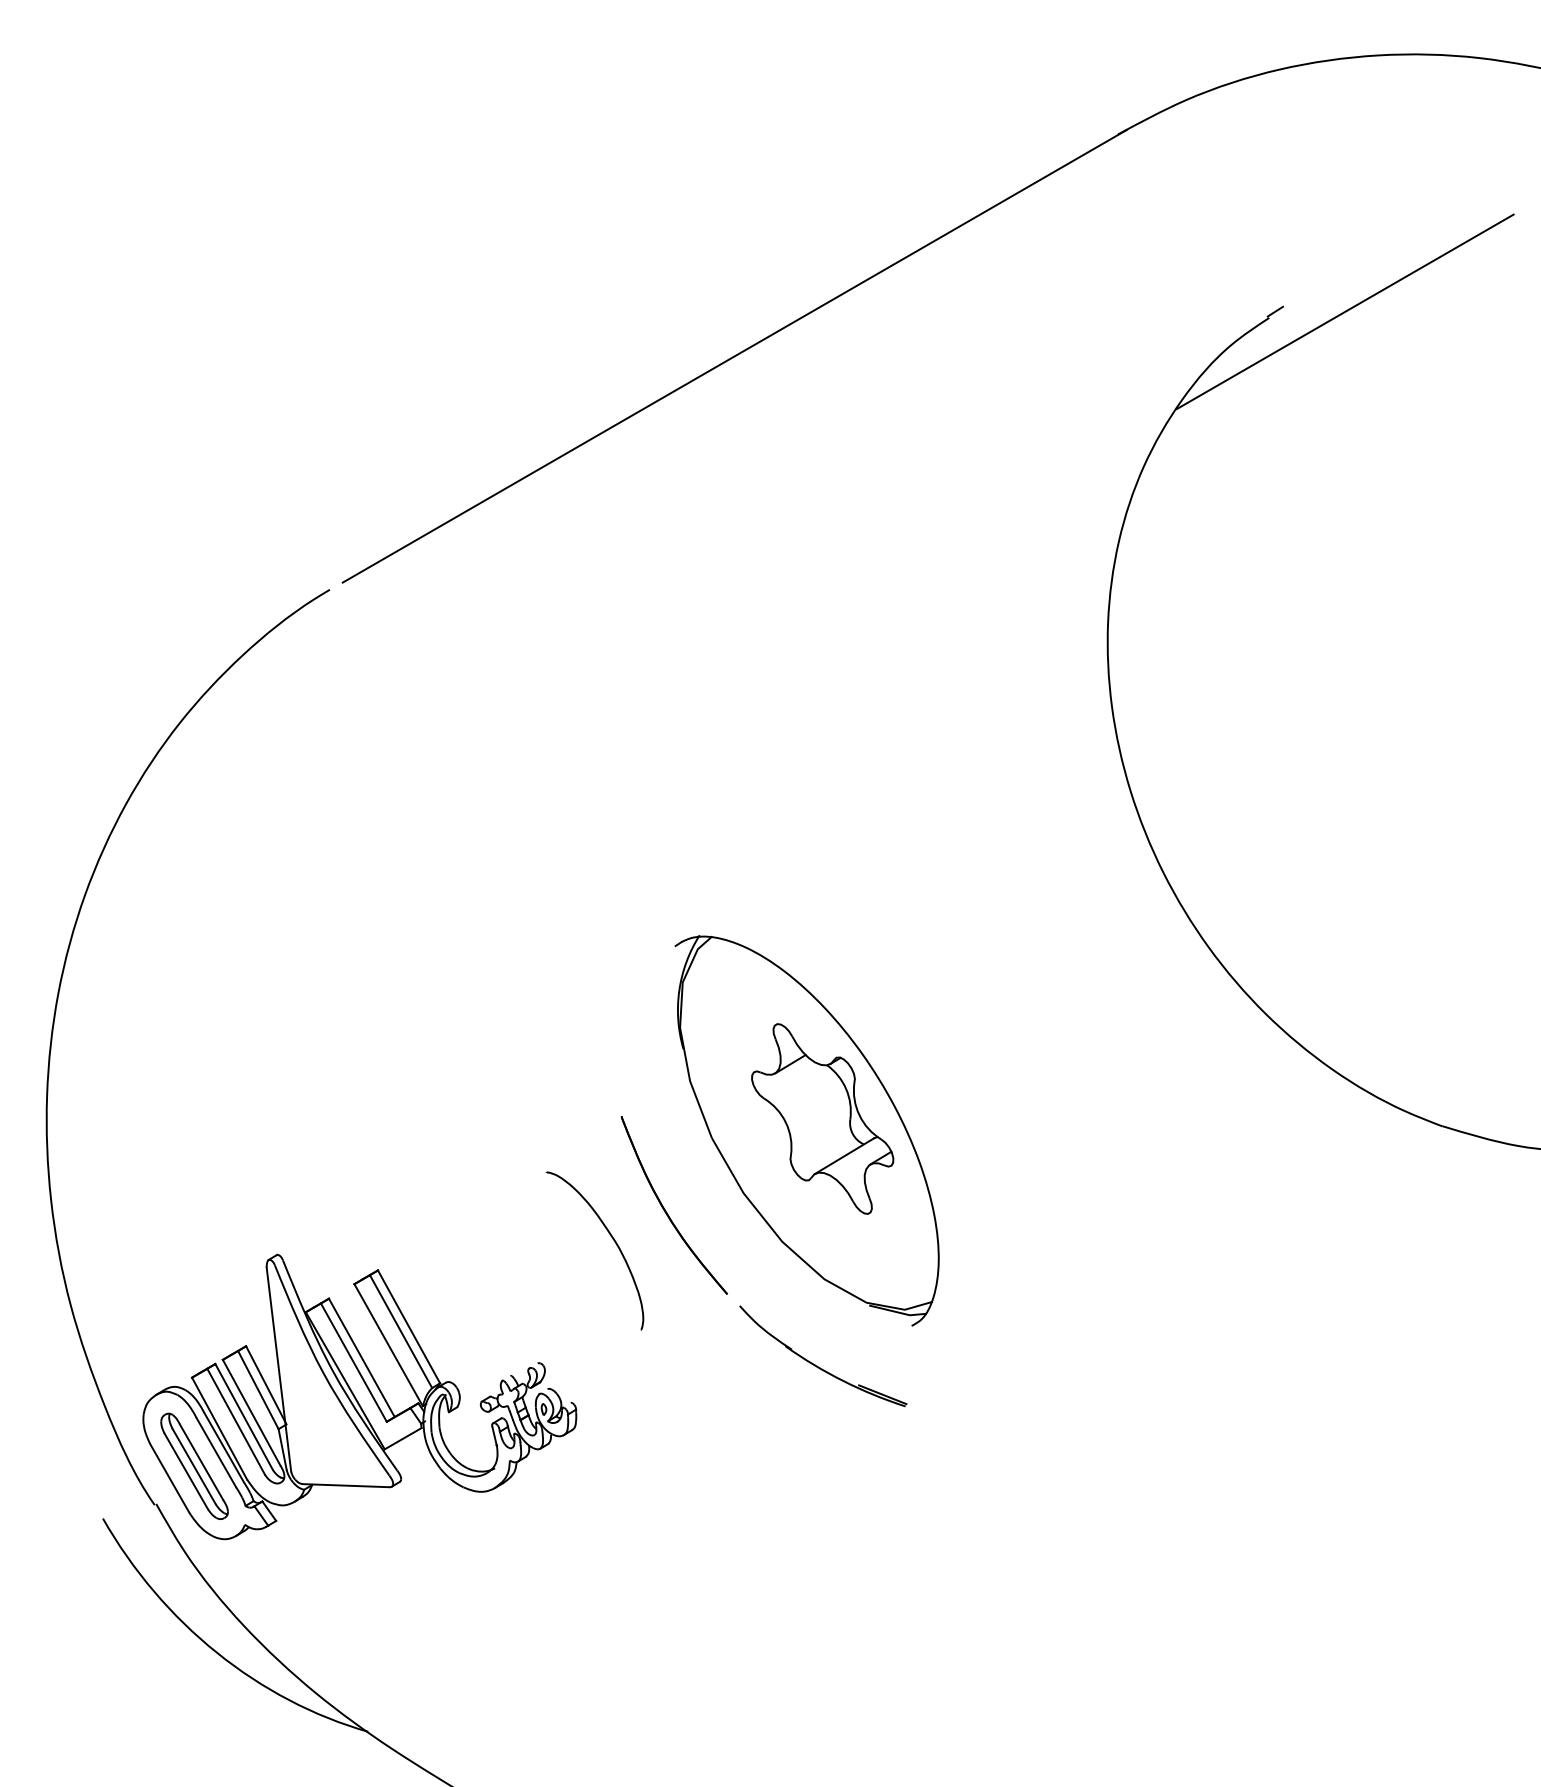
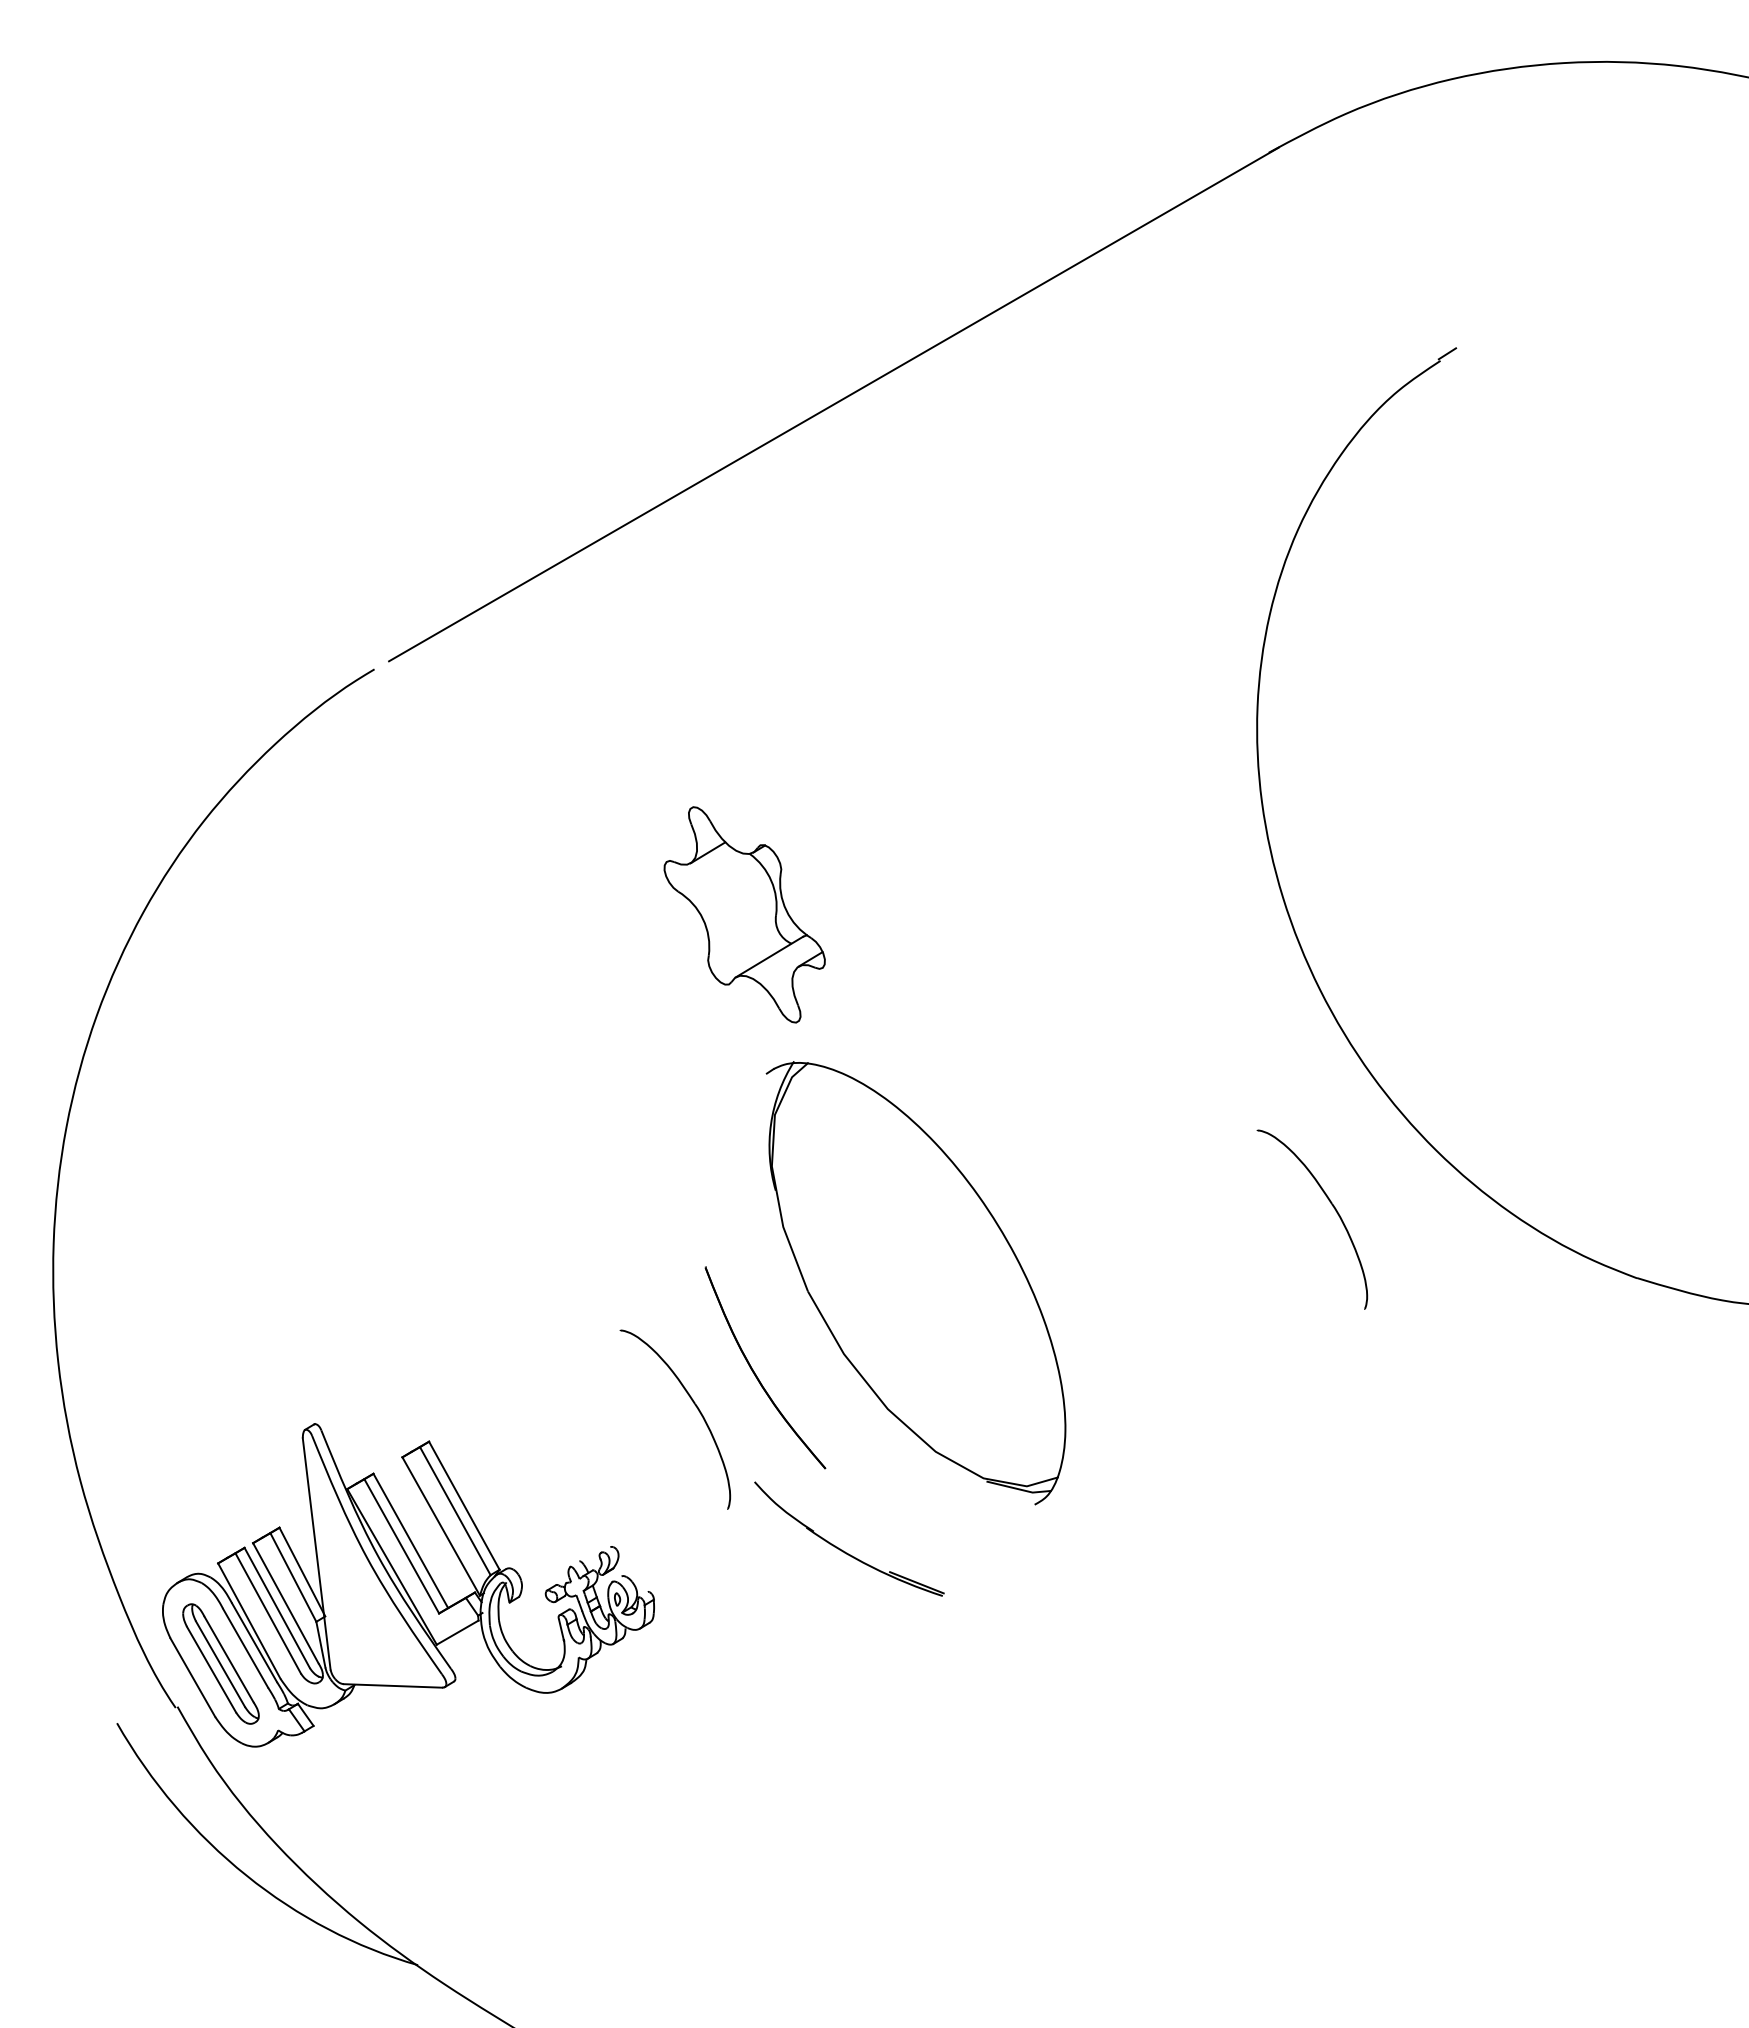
line: (1345, 311) -> (1526, 353), removed
part: (1174, 1063) -> (1332, 1206), added
part: (822, 1118) -> (744, 914), moved
part: (817, 1365) -> (842, 1549), moved

